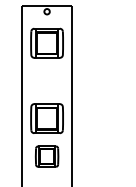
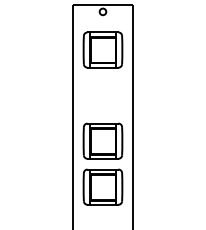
part: (46, 156) -> (102, 186), size x1.43

